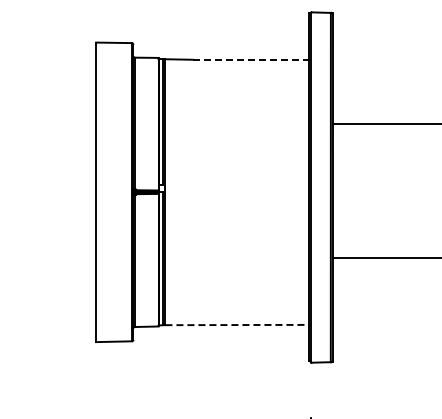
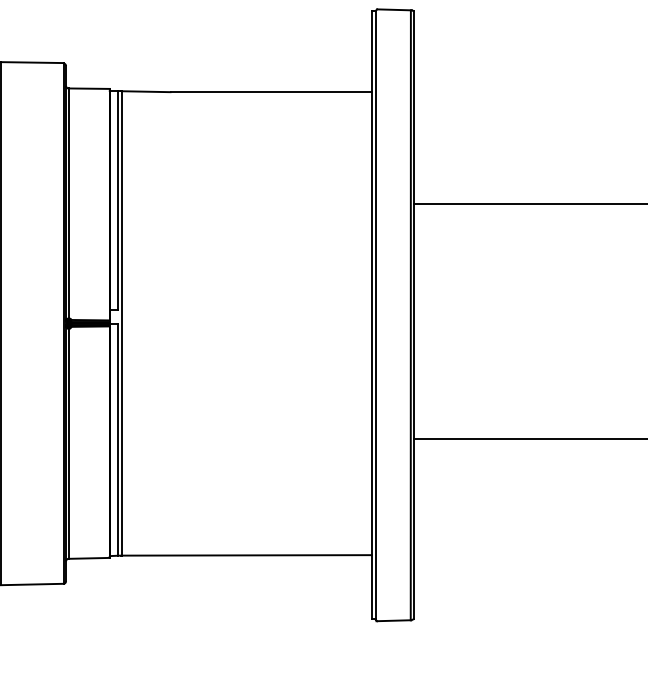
line: (250, 59) -> (270, 91), dashed -> solid
line: (237, 325) -> (247, 556), dashed -> solid

